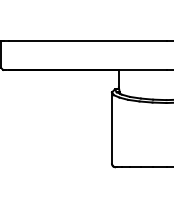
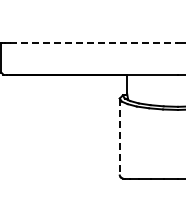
line: (88, 40) -> (94, 43), solid -> dashed
line: (111, 128) -> (119, 137), solid -> dashed

